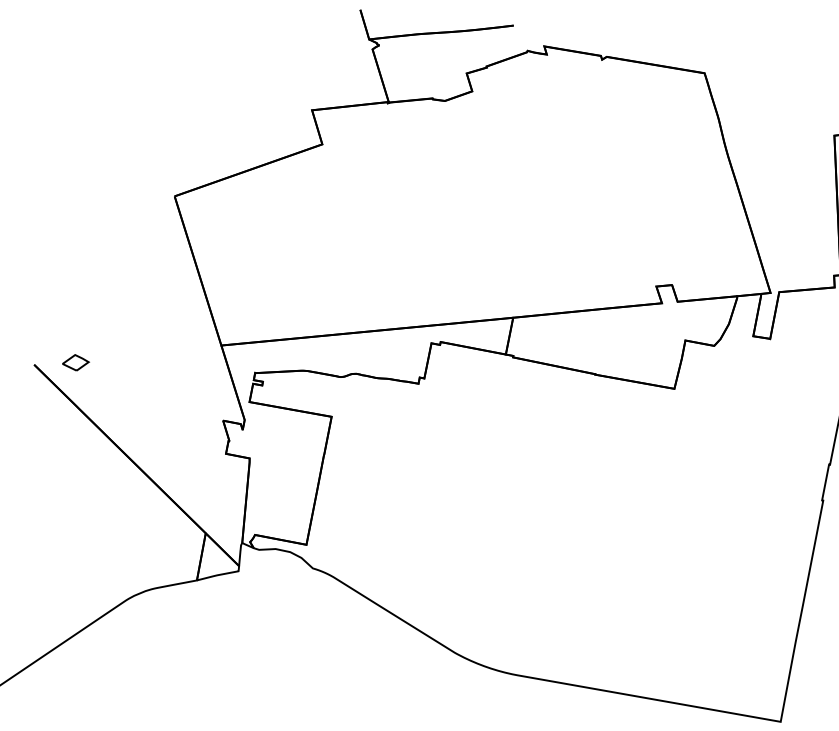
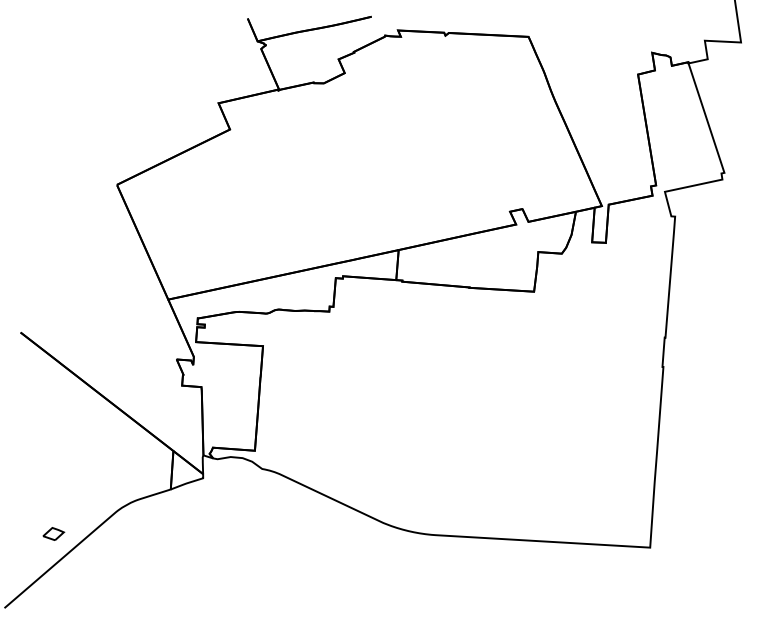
part: (75, 362) -> (53, 533), moved

